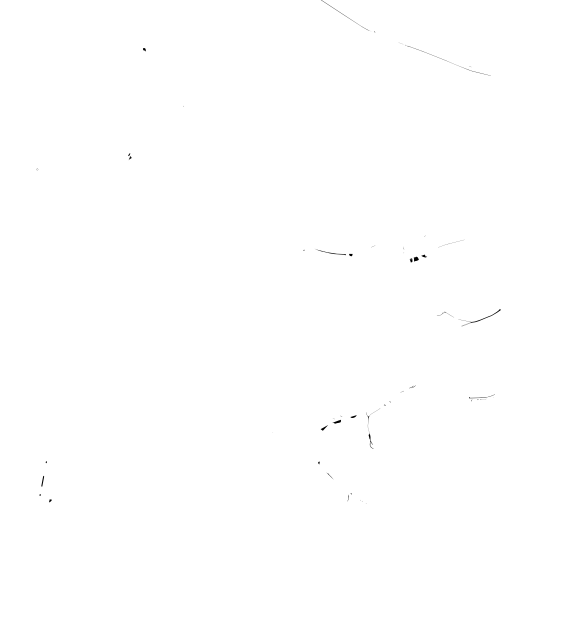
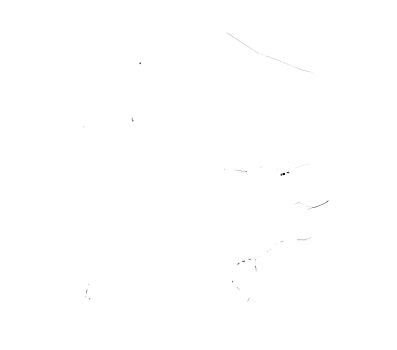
part: (464, 68) -> (297, 68), moved
part: (334, 252) -> (240, 170), size x0.62
part: (480, 398) -> (303, 239), moved
part: (345, 430) -> (246, 264), size x0.71
part: (44, 481) -> (87, 291), size x0.71

